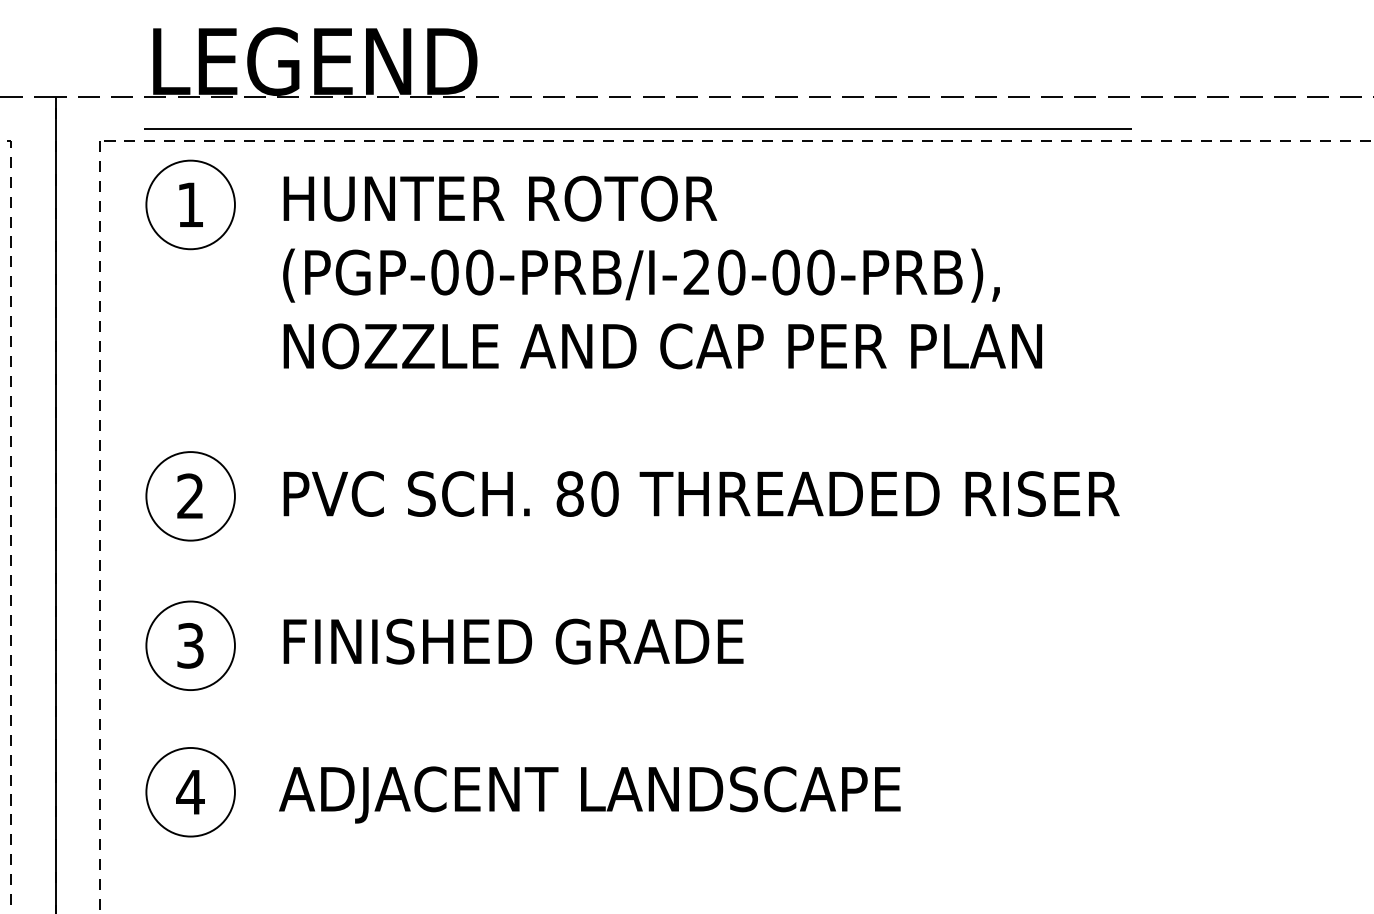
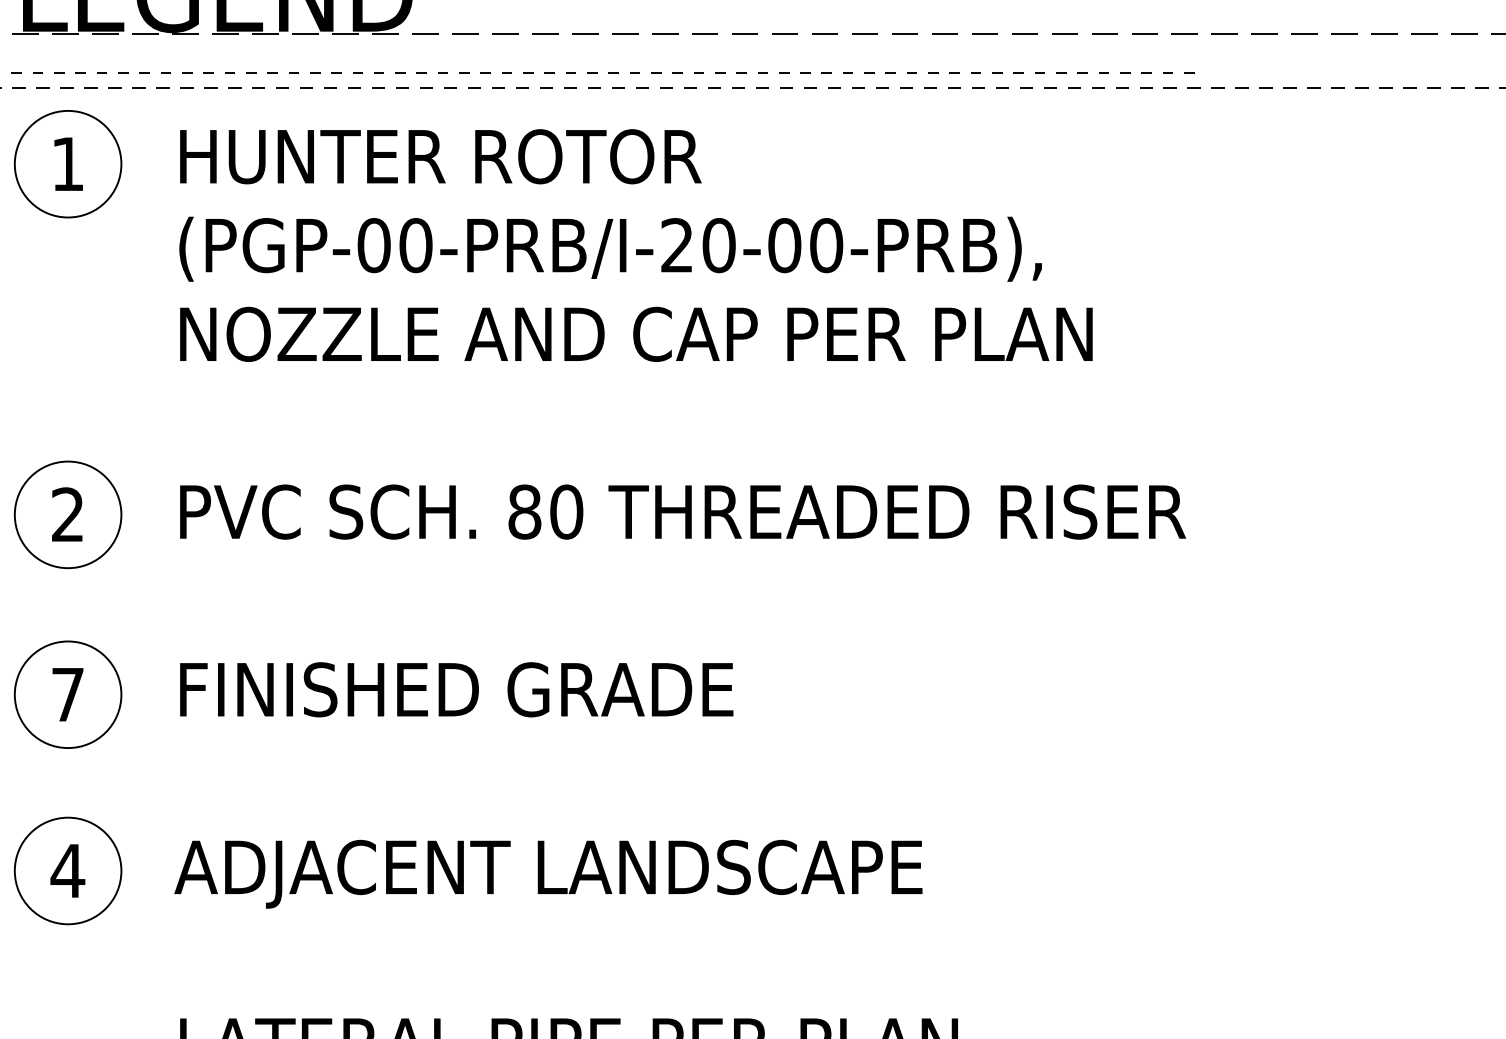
line: (638, 129) -> (607, 73), solid -> dashed
text: (190, 645) -> (67, 694), 3 -> 7

